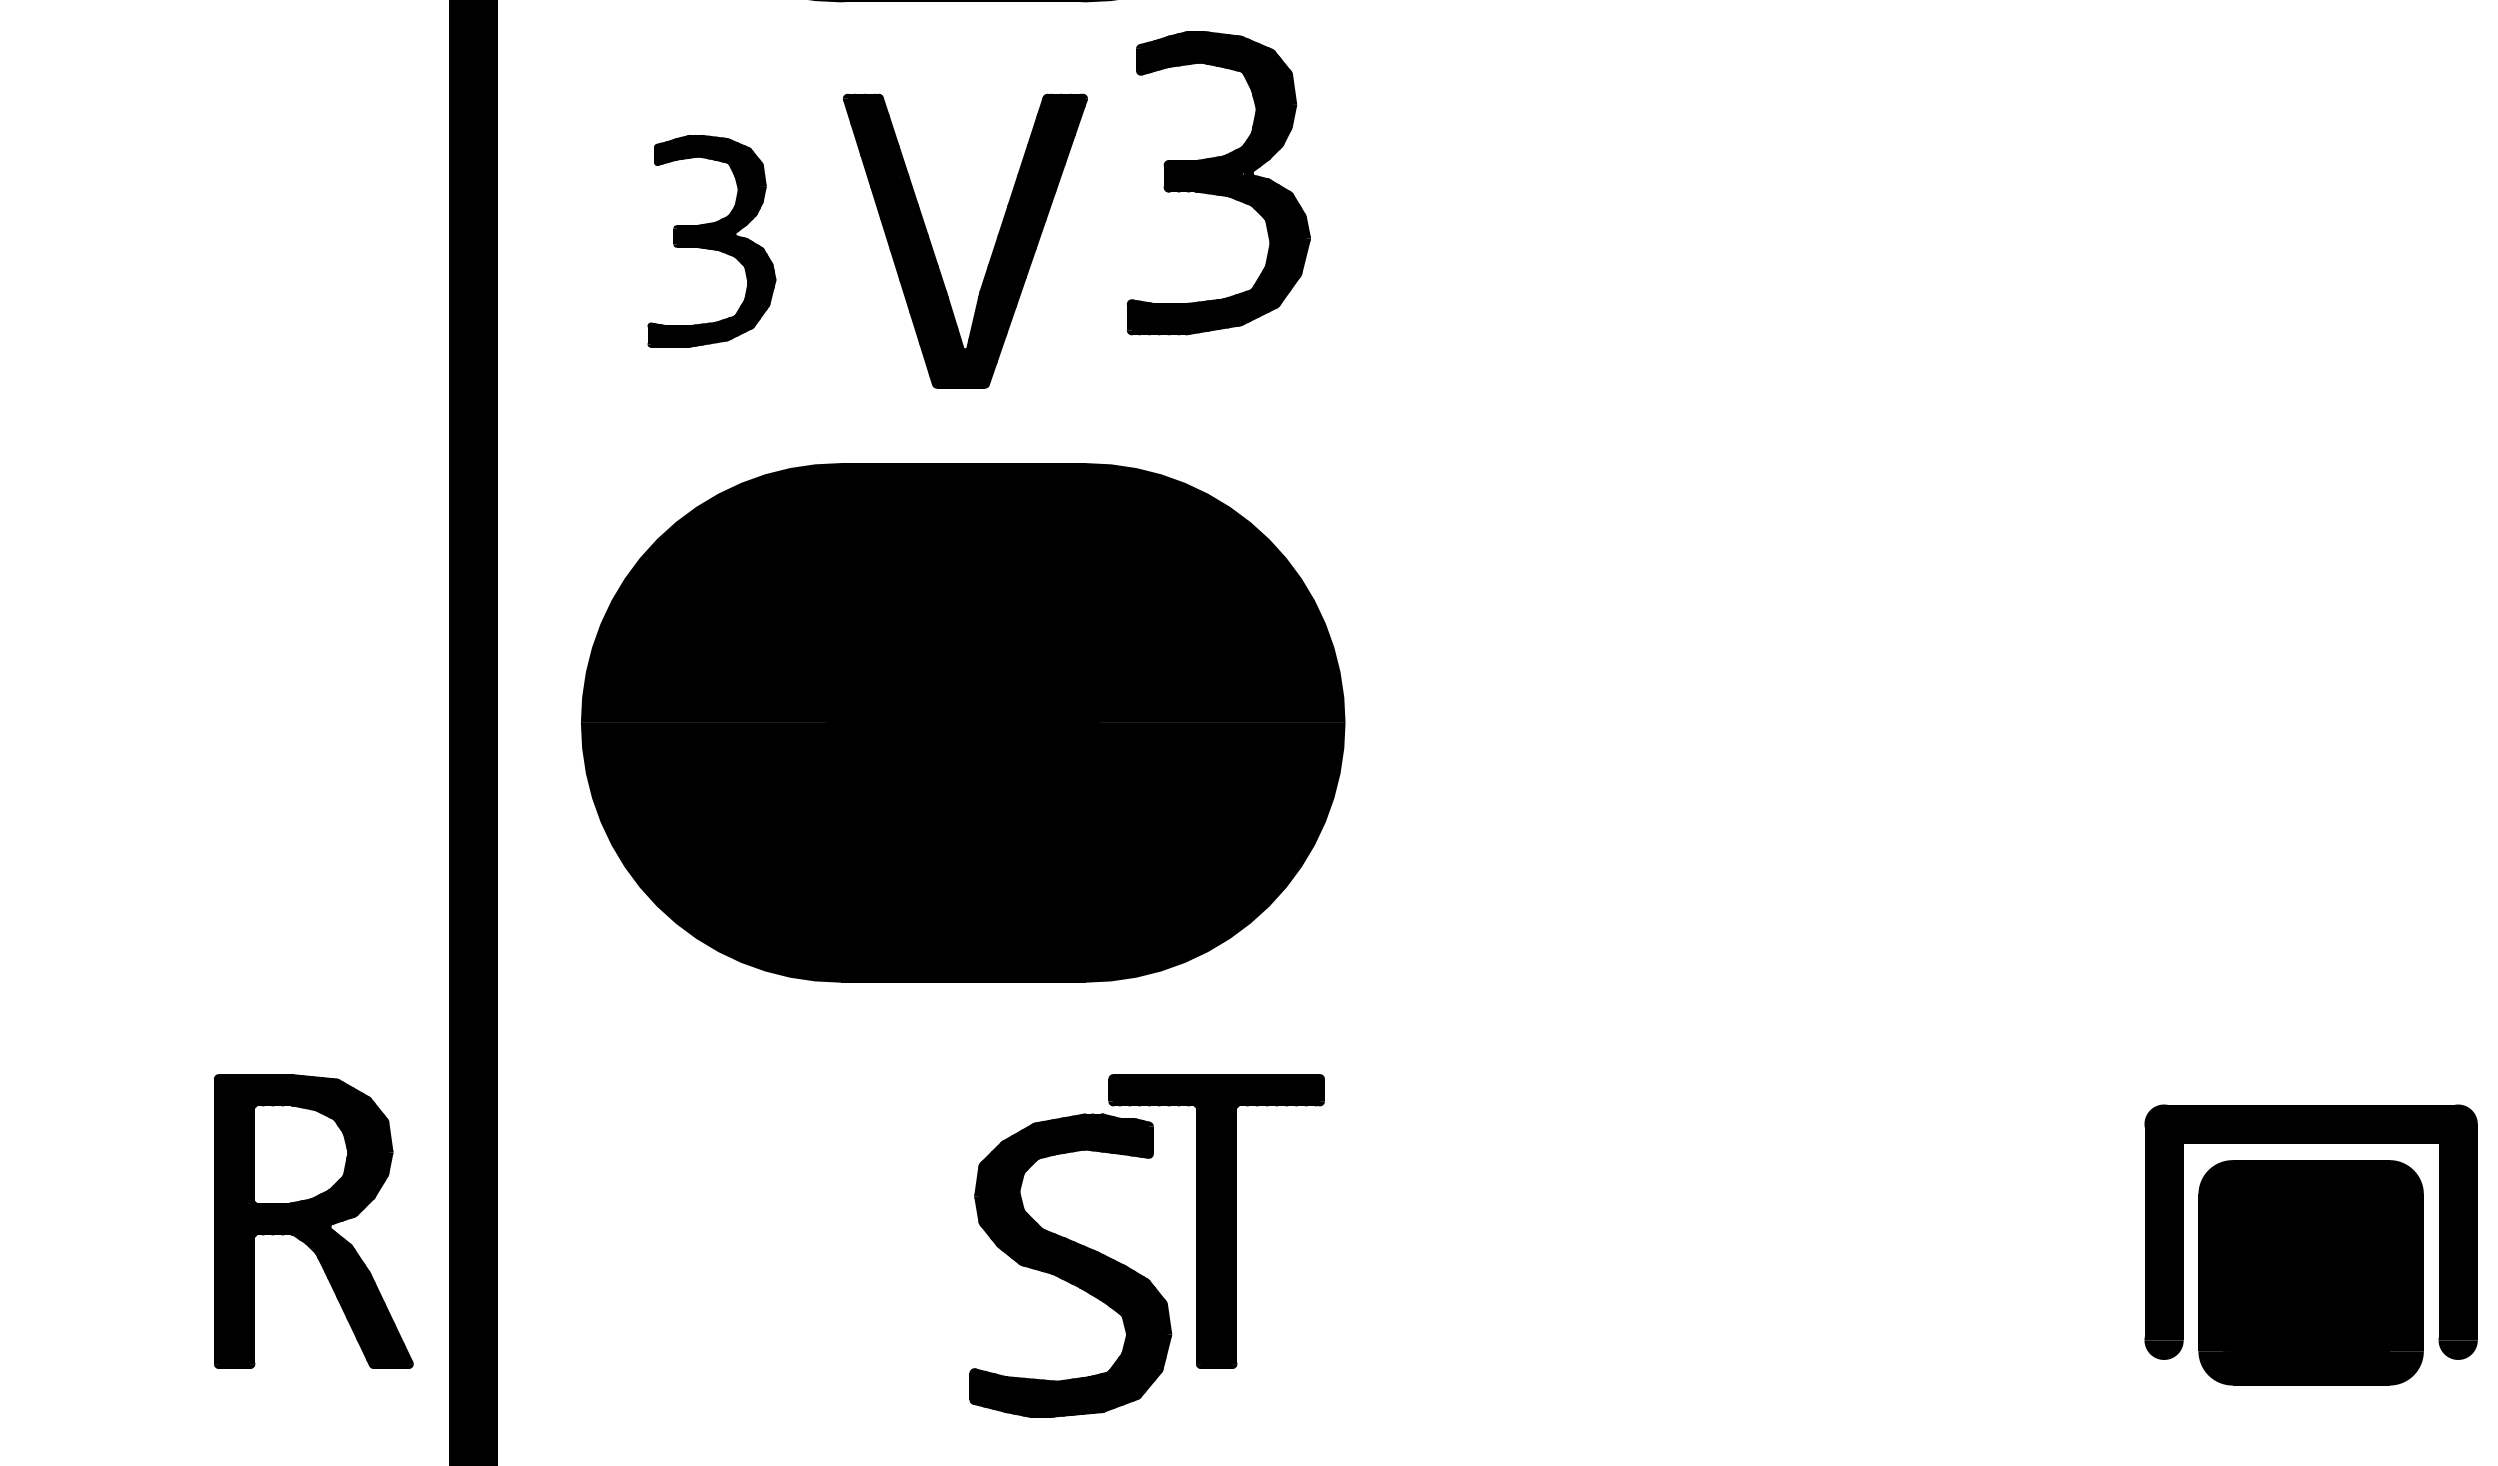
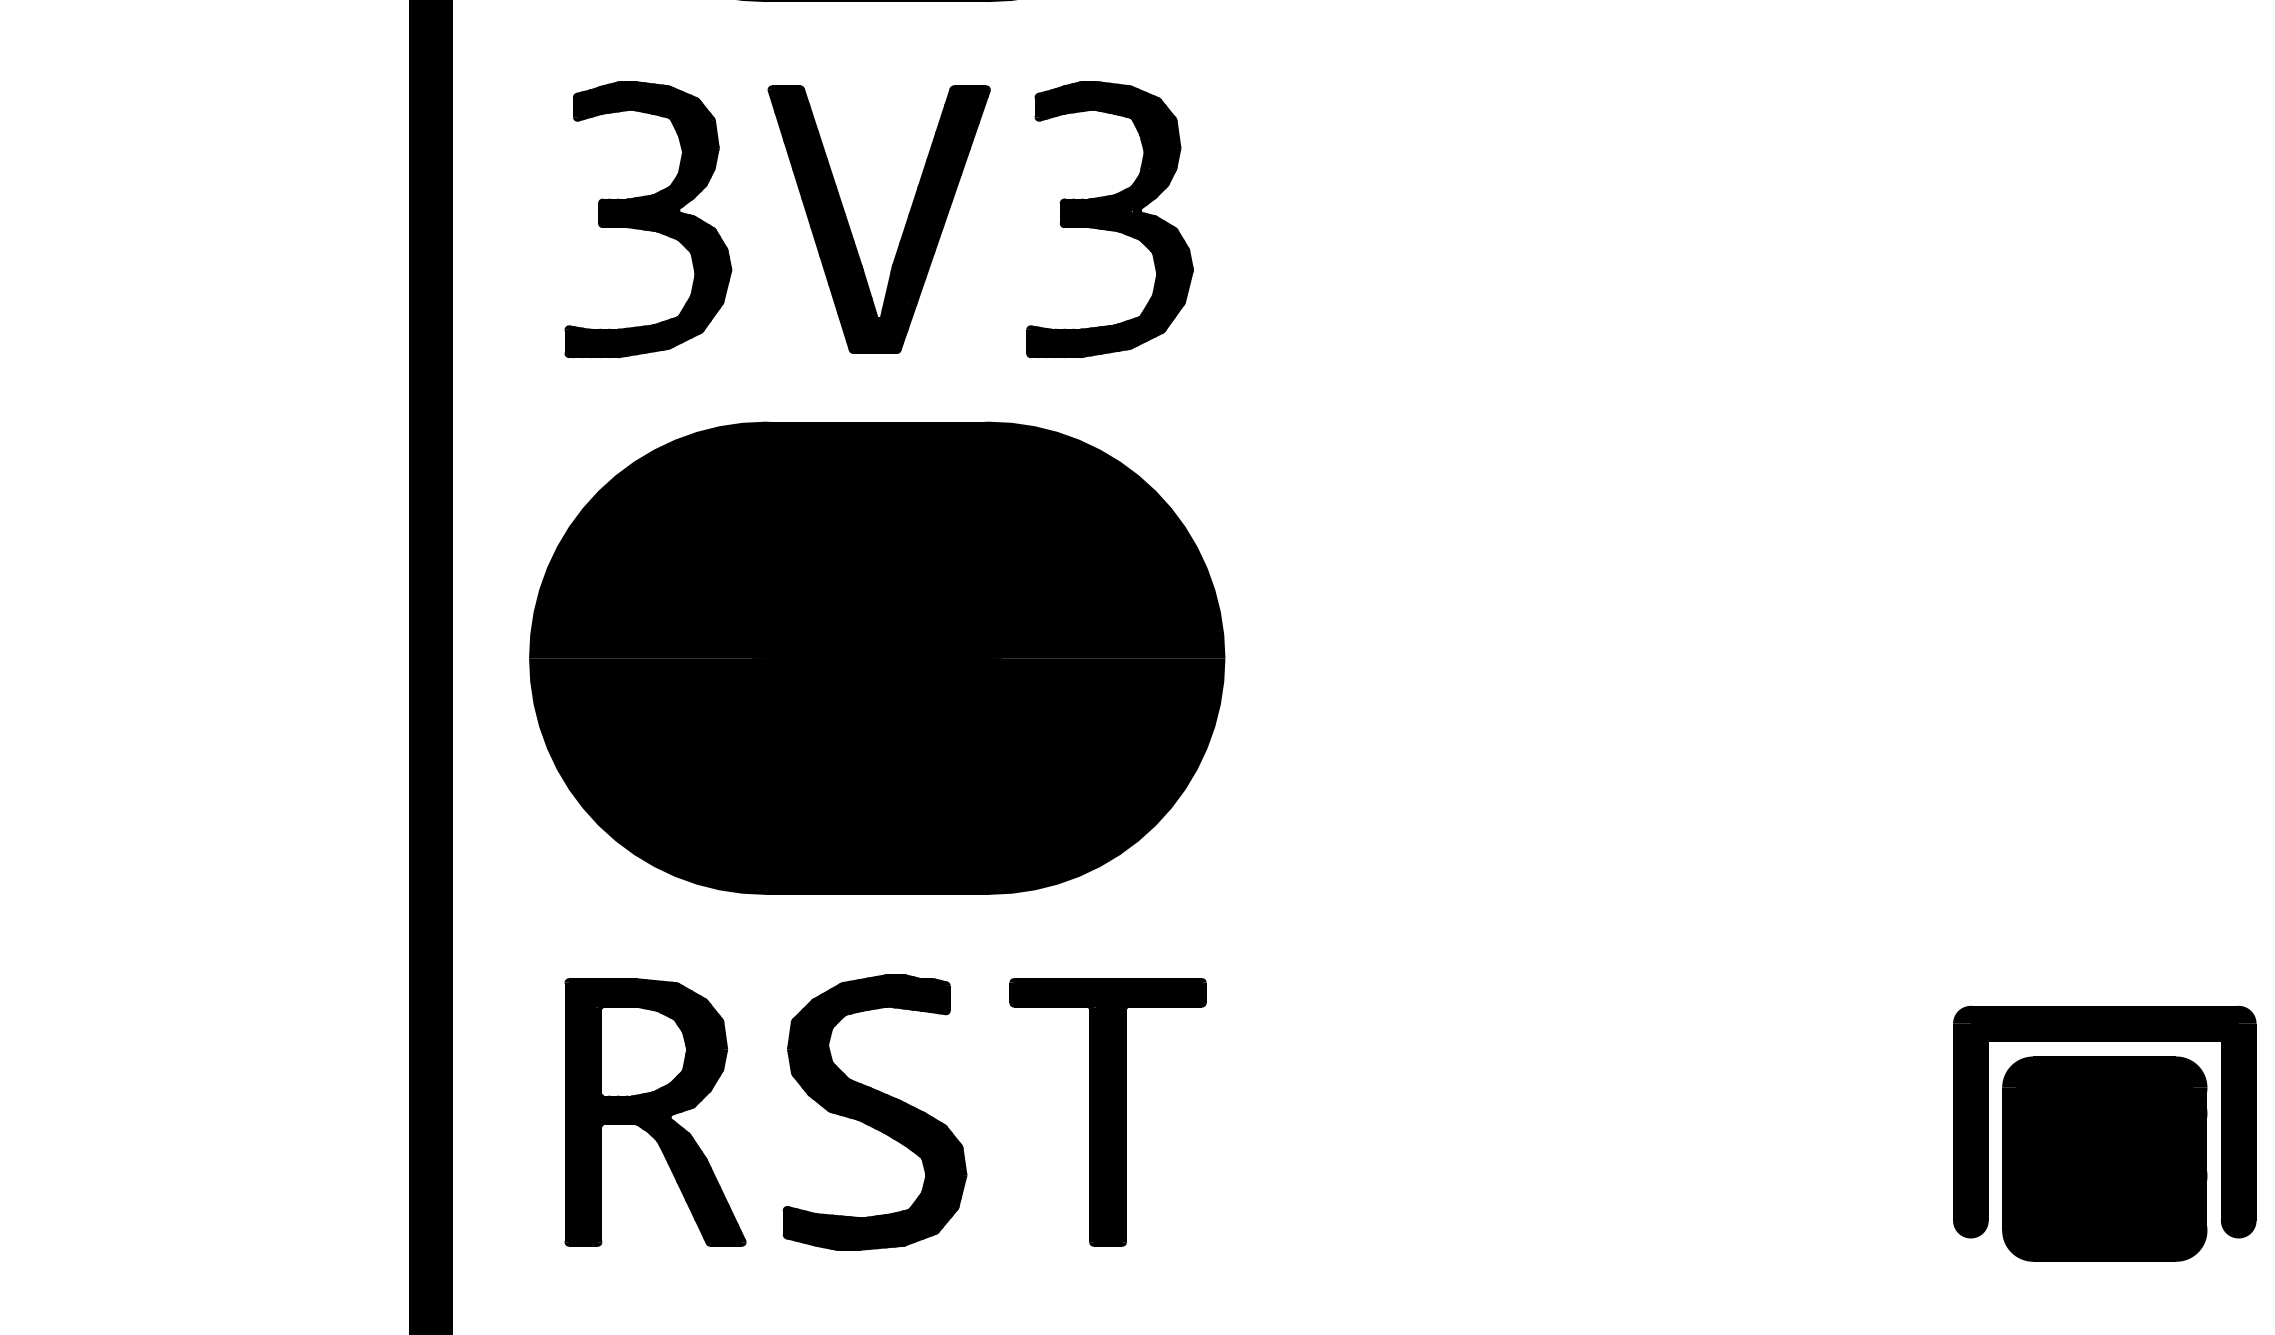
part: (1218, 183) -> (1109, 219), moved
part: (711, 241) -> (647, 219), size x1.43
part: (313, 1221) -> (655, 1112), moved
part: (1070, 1265) -> (874, 1112), moved

